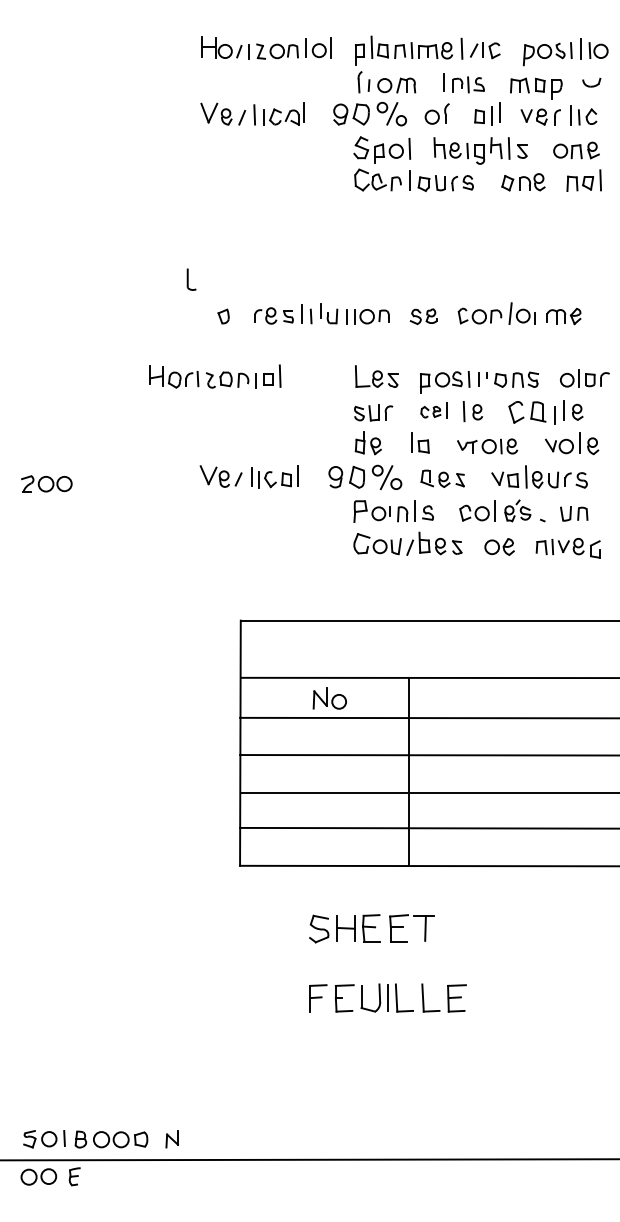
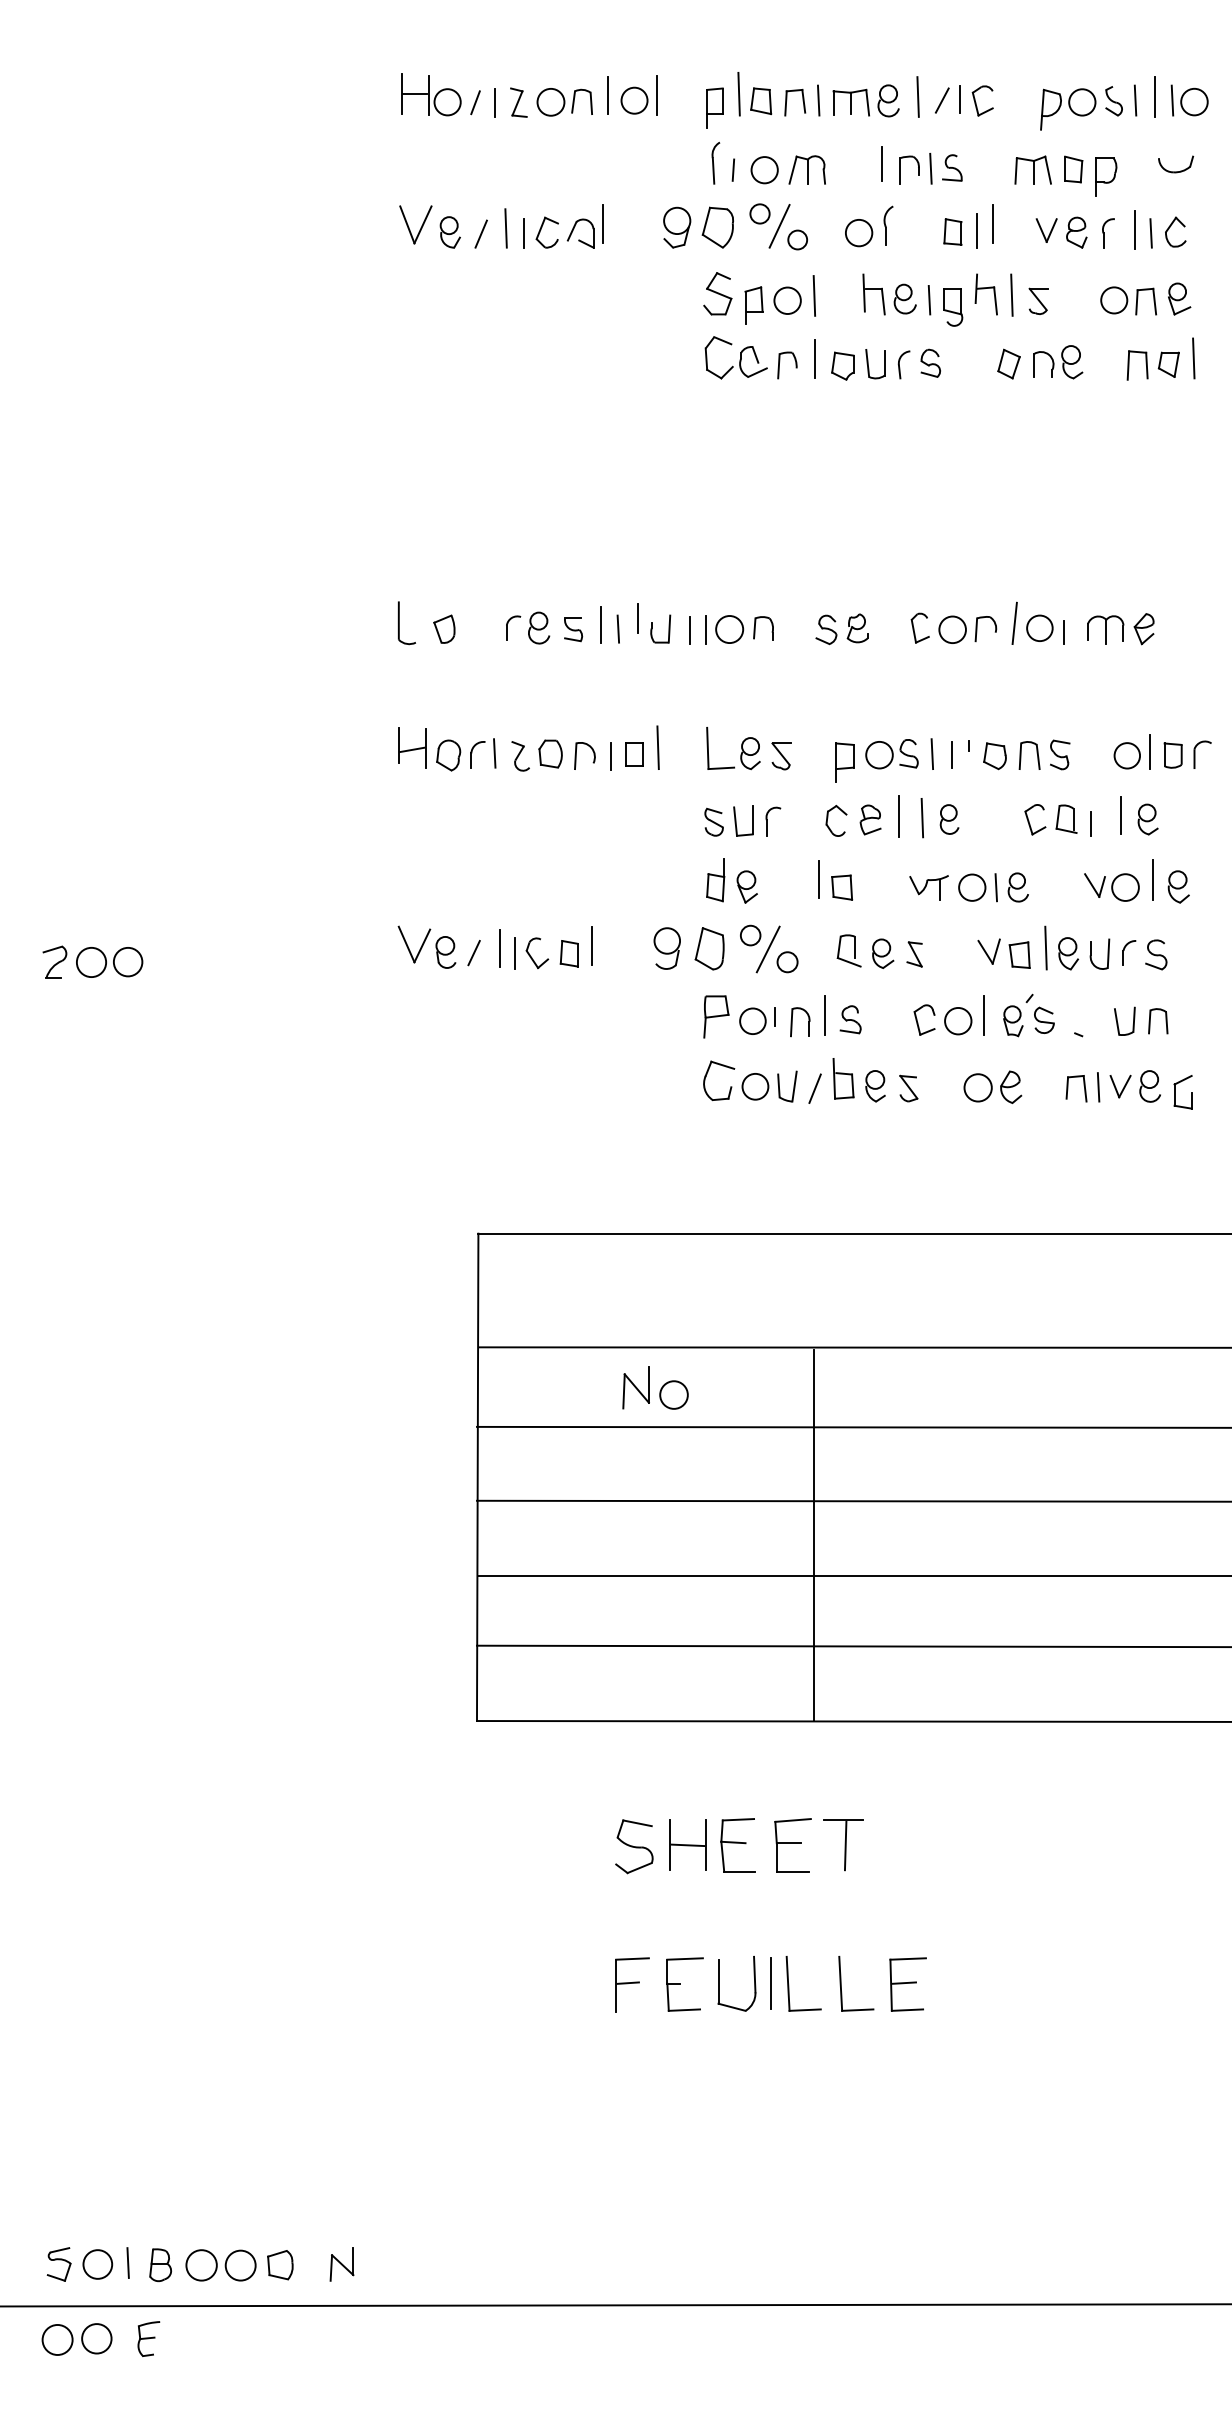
part: (191, 279) -> (406, 623), moved
part: (215, 376) -> (529, 748), moved
part: (433, 410) -> (861, 815), size x1.43
part: (532, 412) -> (1058, 819), size x0.71

